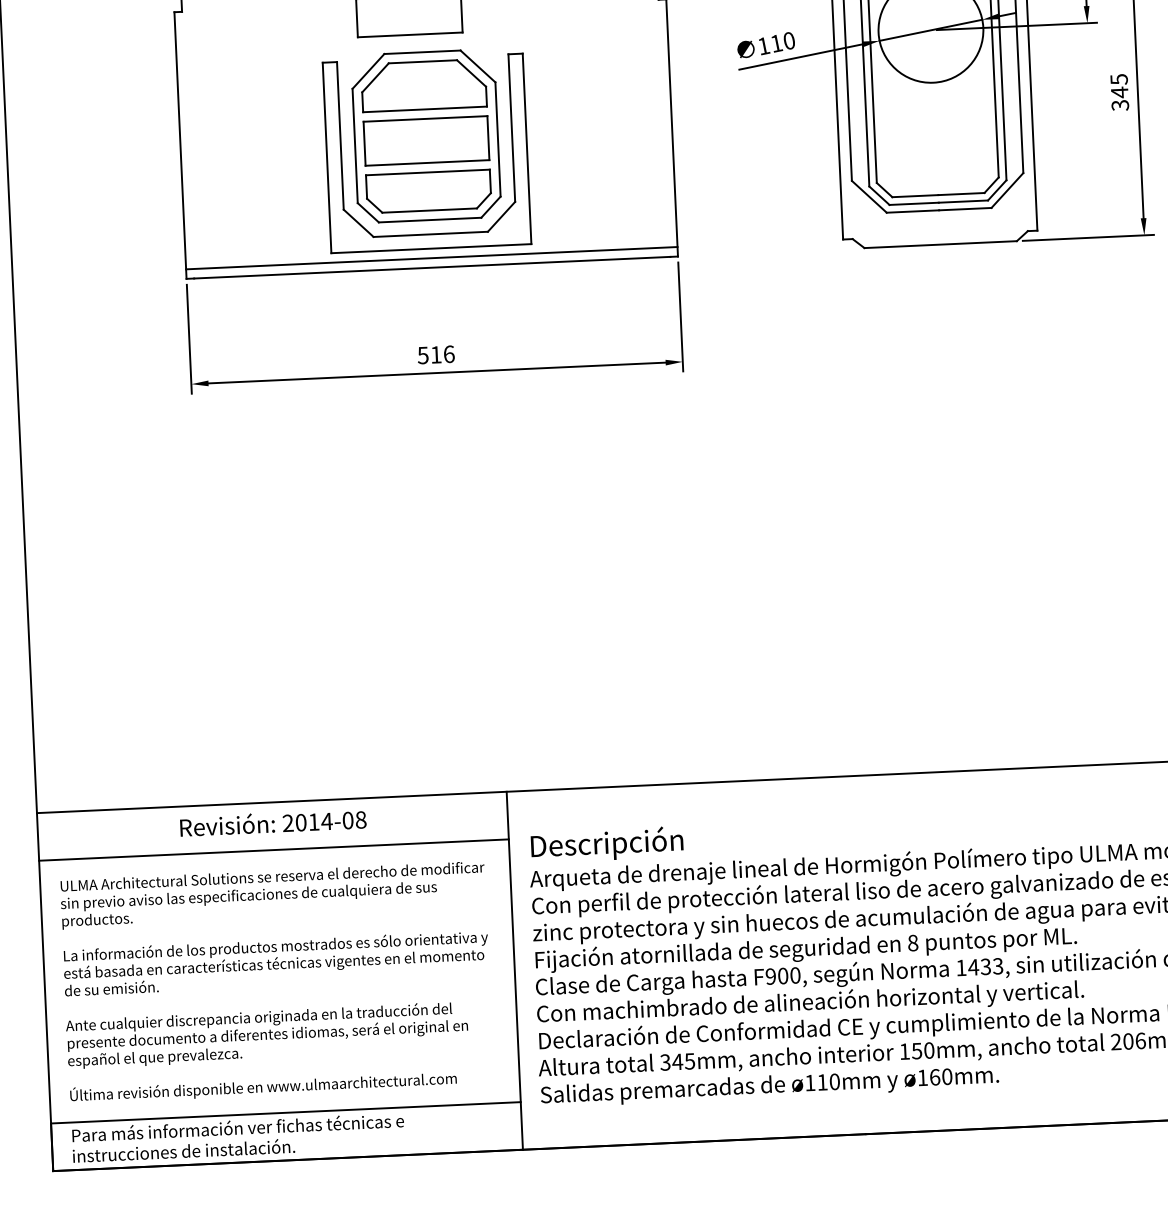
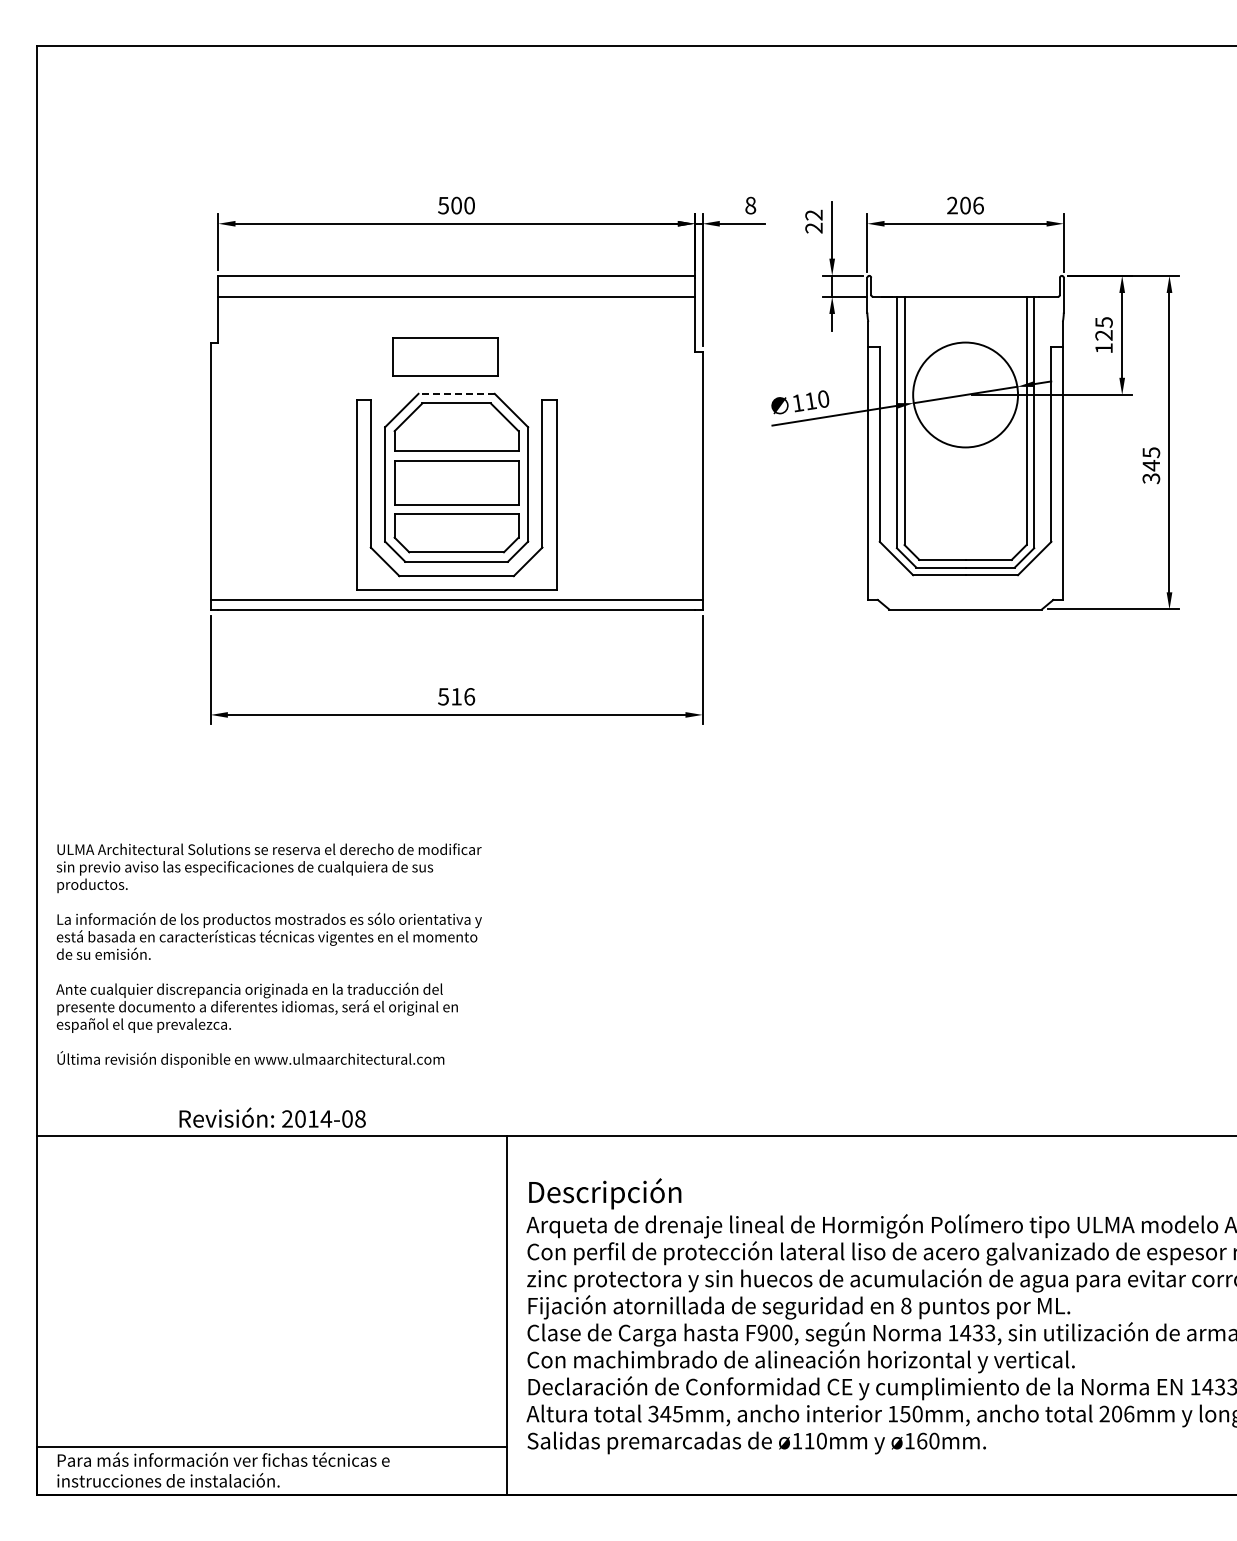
line: (422, 51) -> (456, 393), solid -> dashed
text: (273, 822) -> (272, 1117), moved
line: (274, 850) -> (272, 1184), removed
text: (276, 982) -> (268, 955), moved

